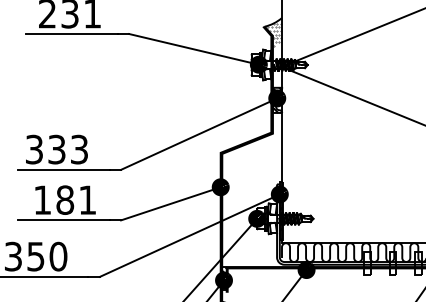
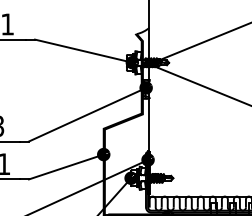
hatch: (274, 34) -> (144, 39), removed

